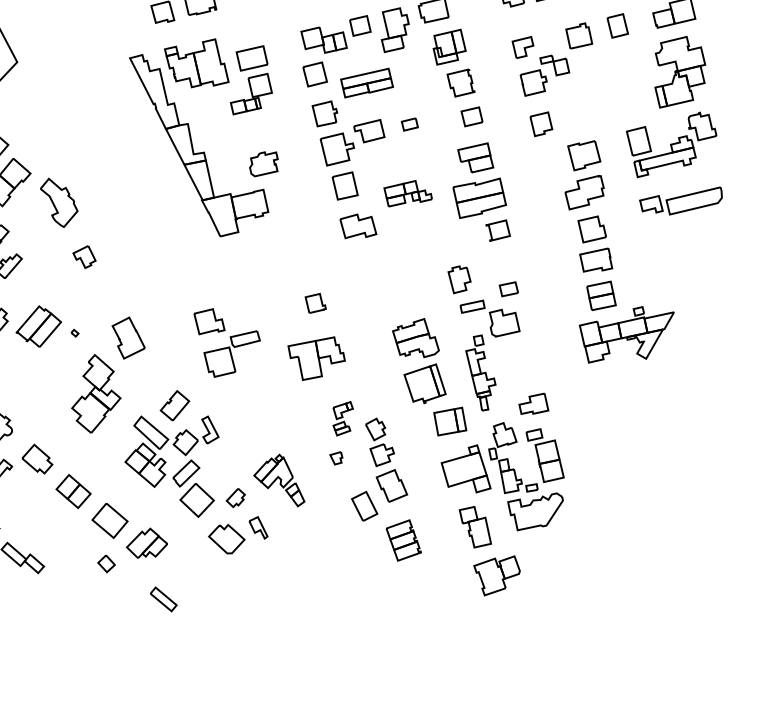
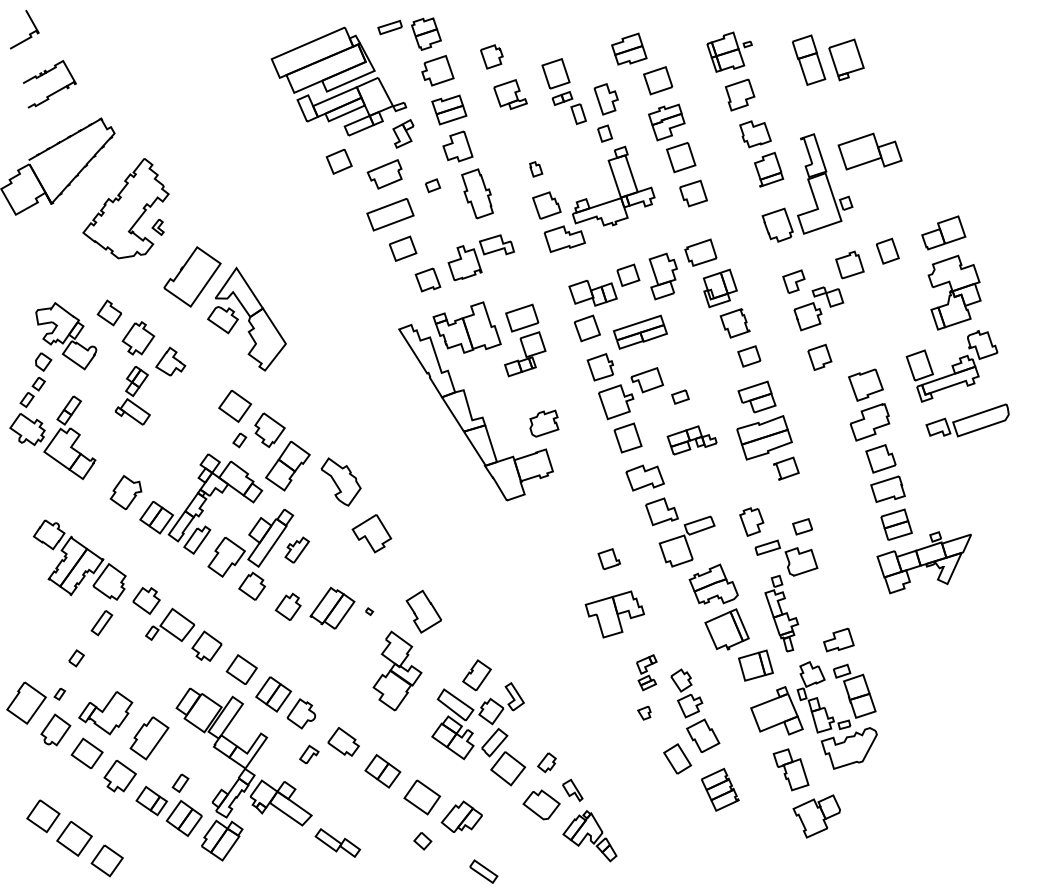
part: (409, 124) -> (680, 396), moved
part: (84, 256) -> (371, 533), size x1.67
part: (225, 344) -> (680, 532), moved
part: (279, 480) -> (589, 836), moved

